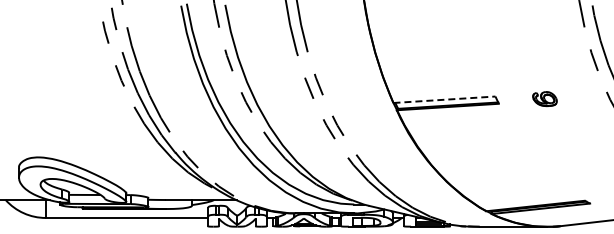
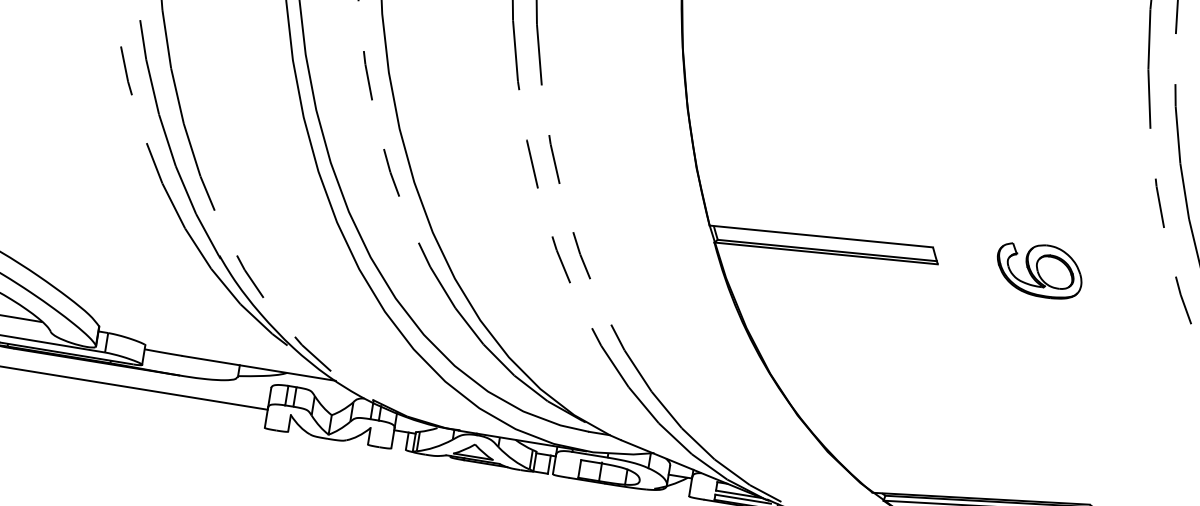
part: (544, 98) -> (1038, 268), size x1.67
line: (444, 99) -> (821, 235), dashed -> solid

